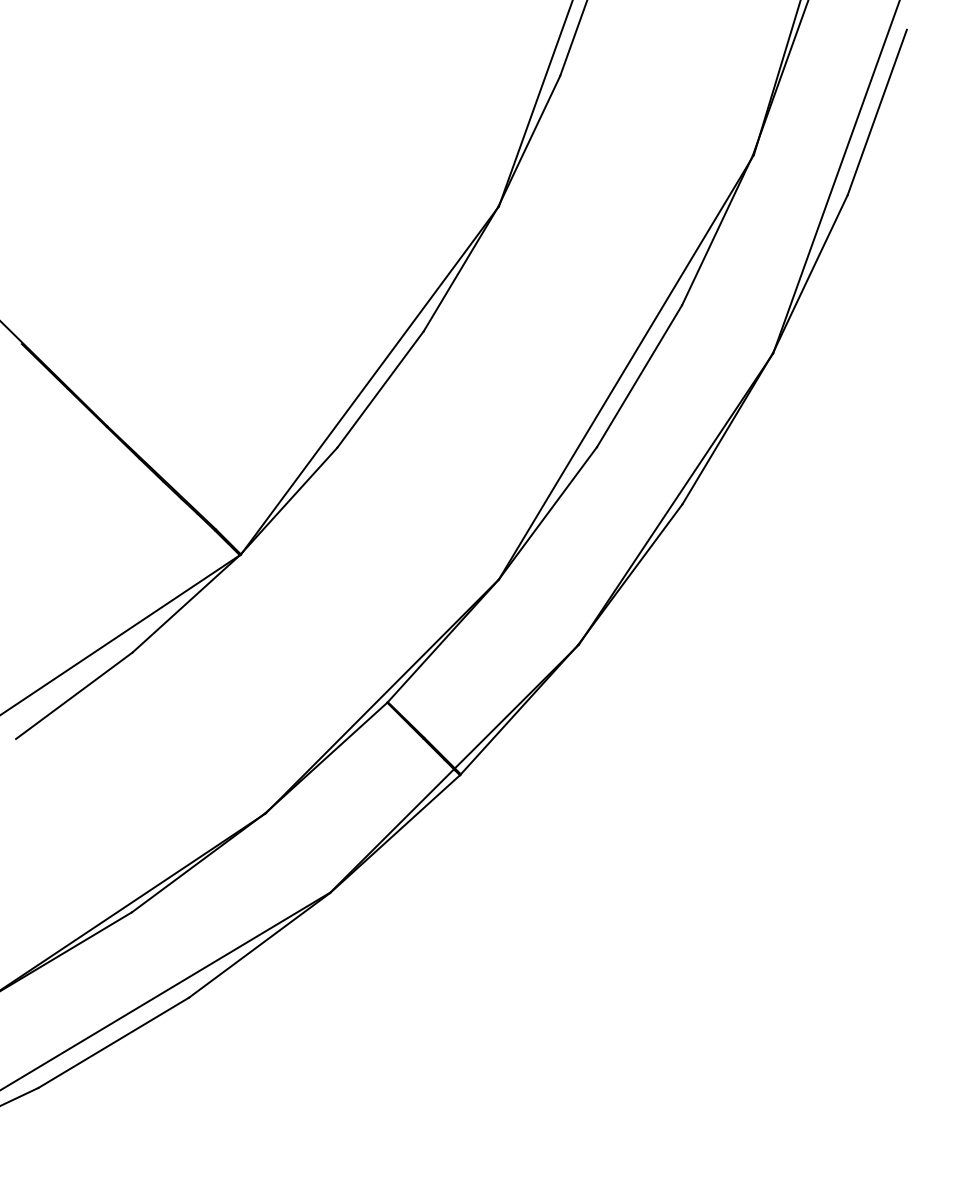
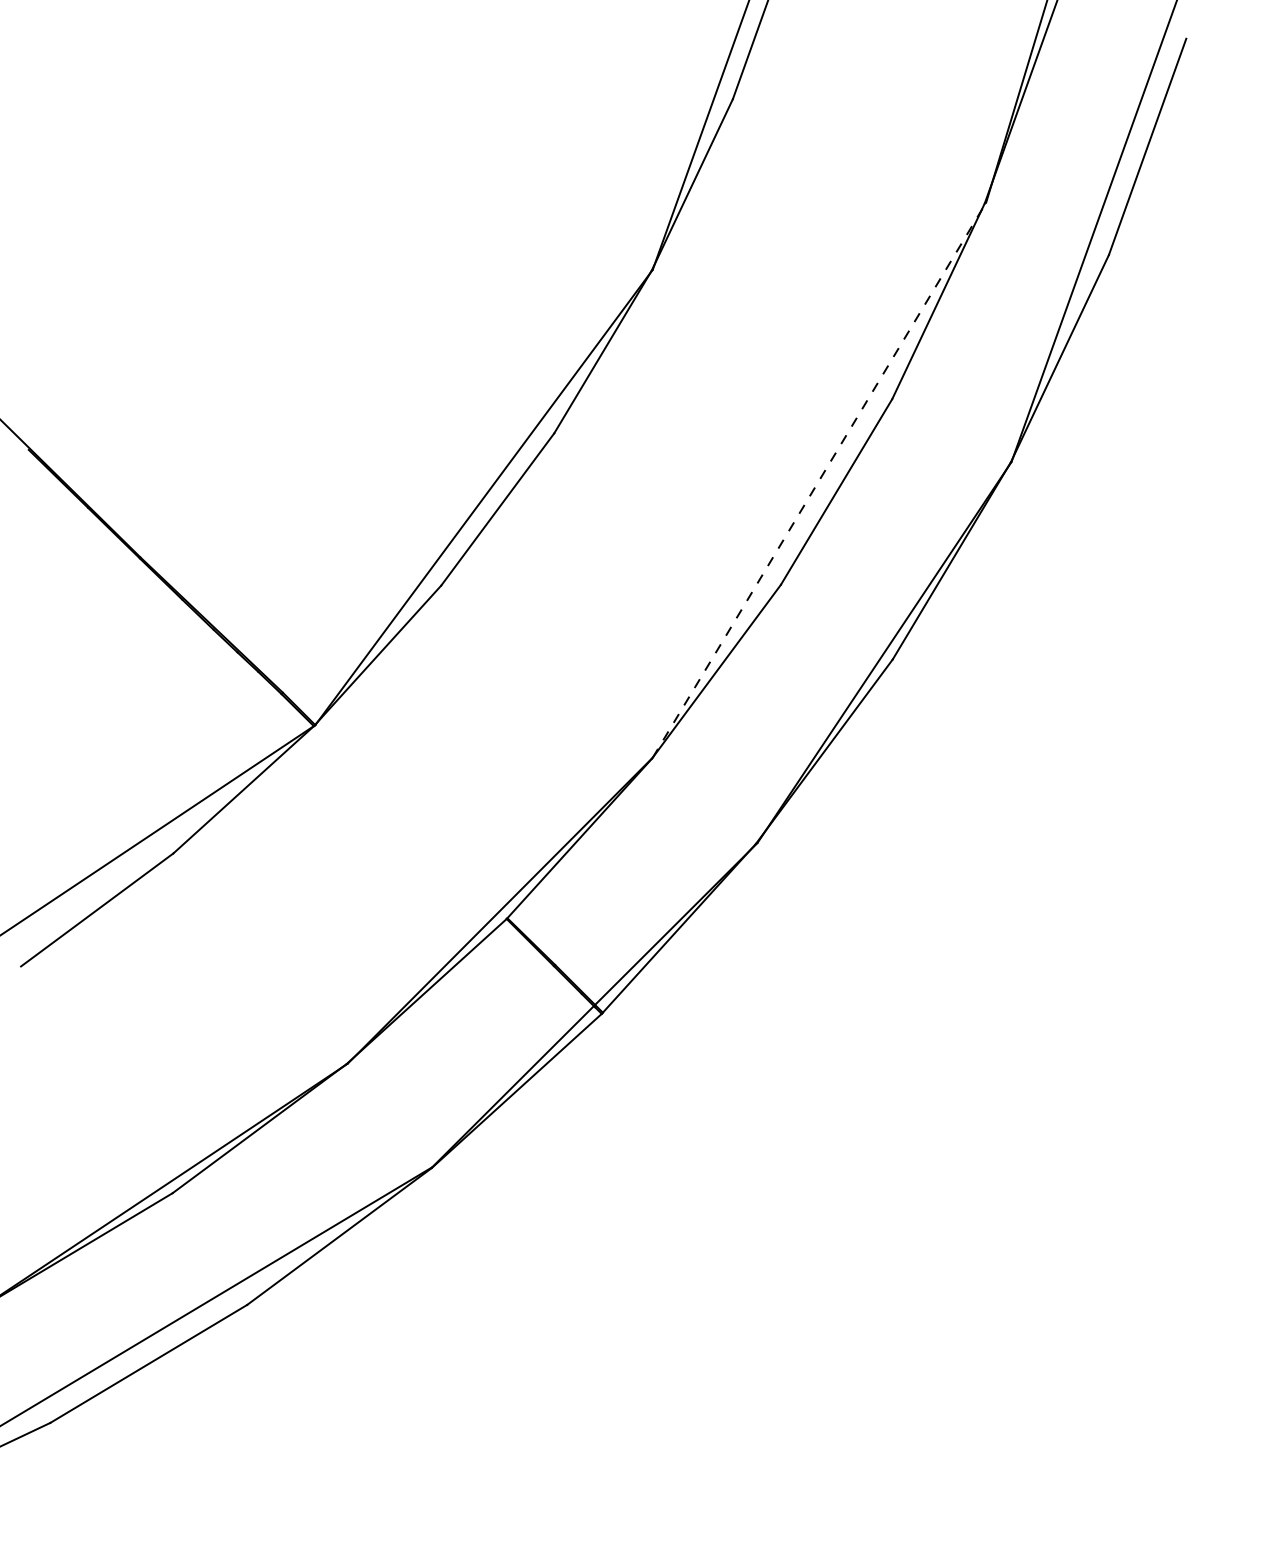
line: (626, 366) -> (819, 479), solid -> dashed

